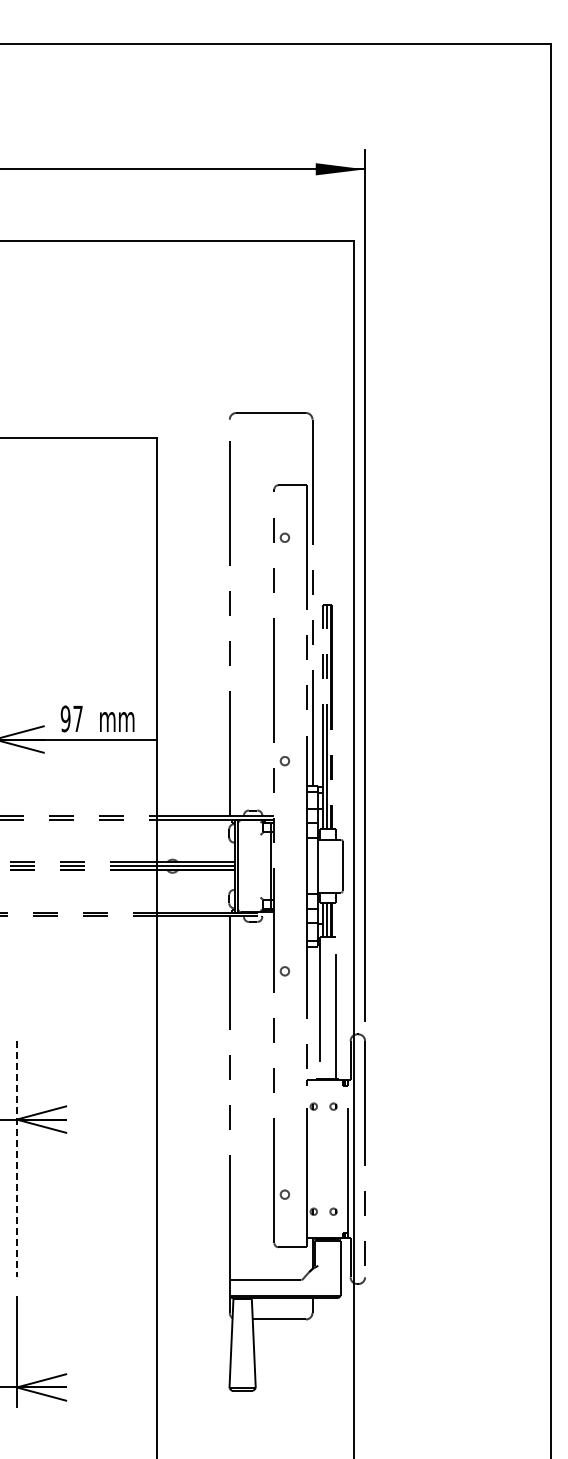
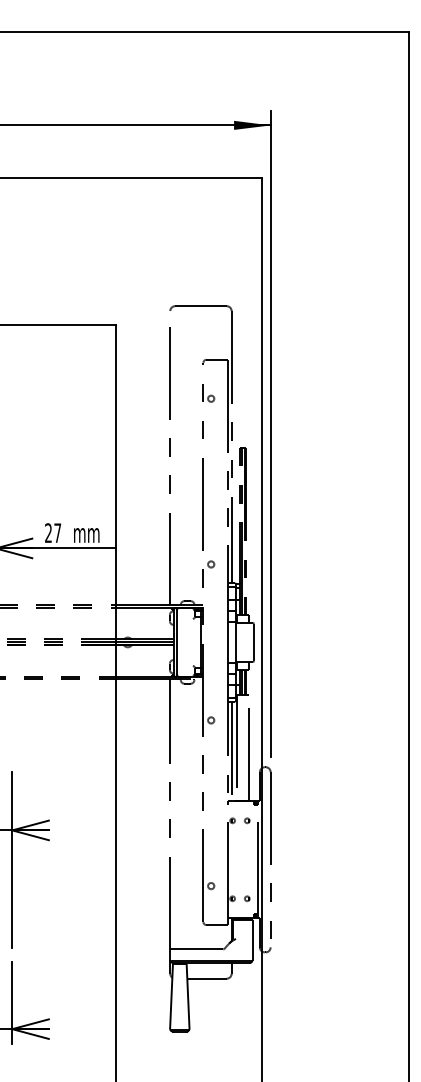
text: (65, 718) -> (48, 532), 97 -> 27
line: (312, 1013) -> (231, 751), added
line: (16, 1159) -> (12, 860), dashed -> solid

